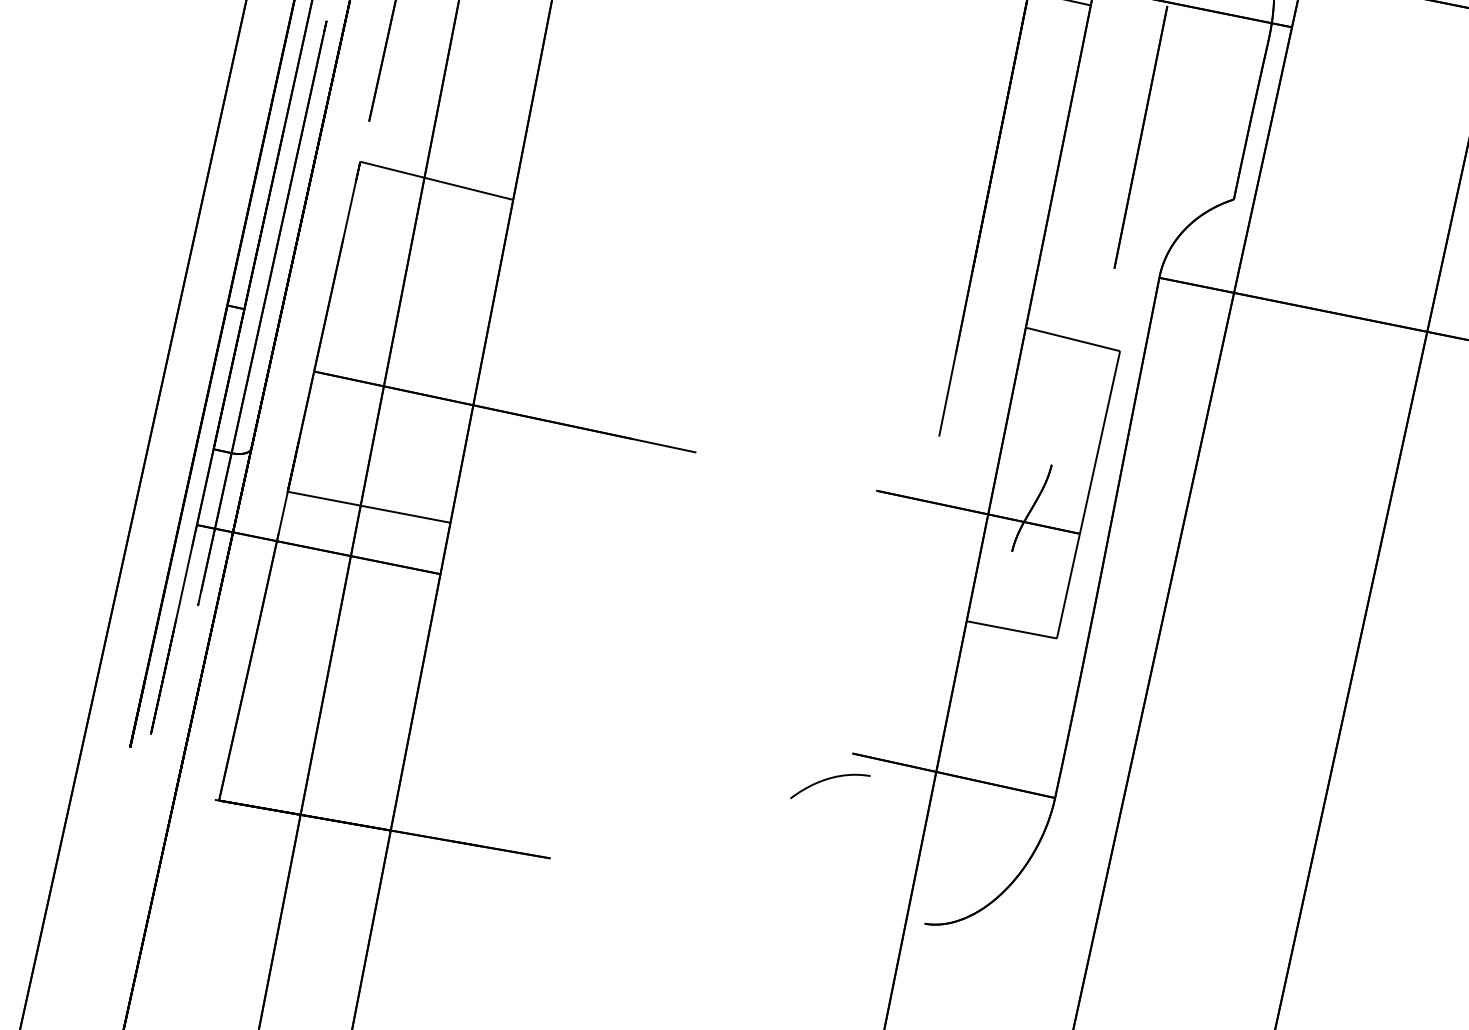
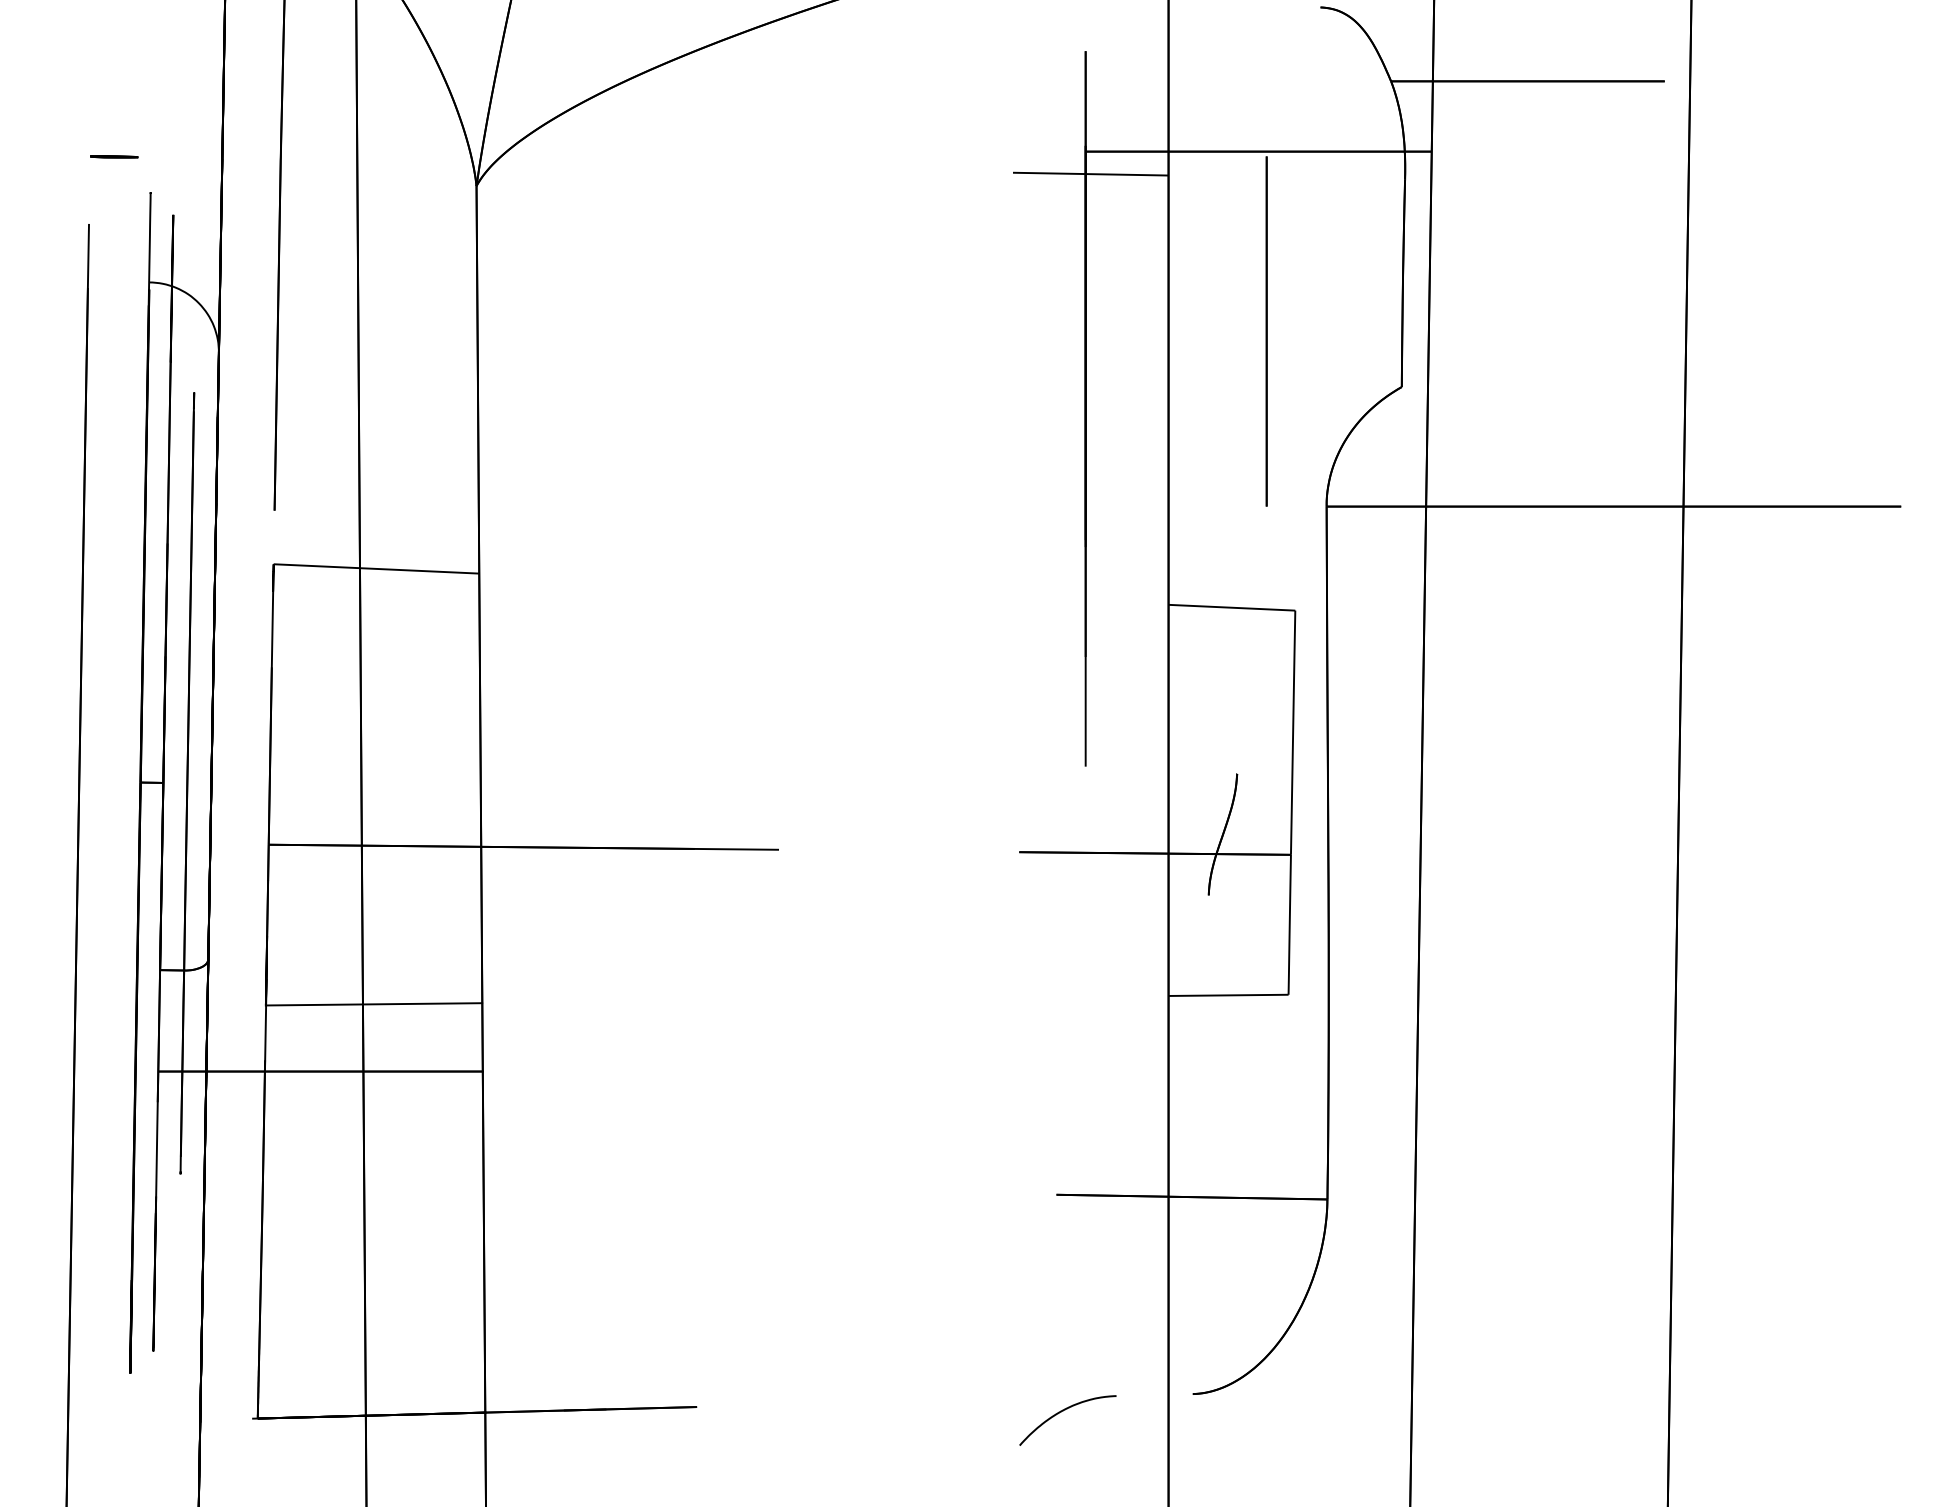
curve: (828, 779) -> (1063, 1411), moved

